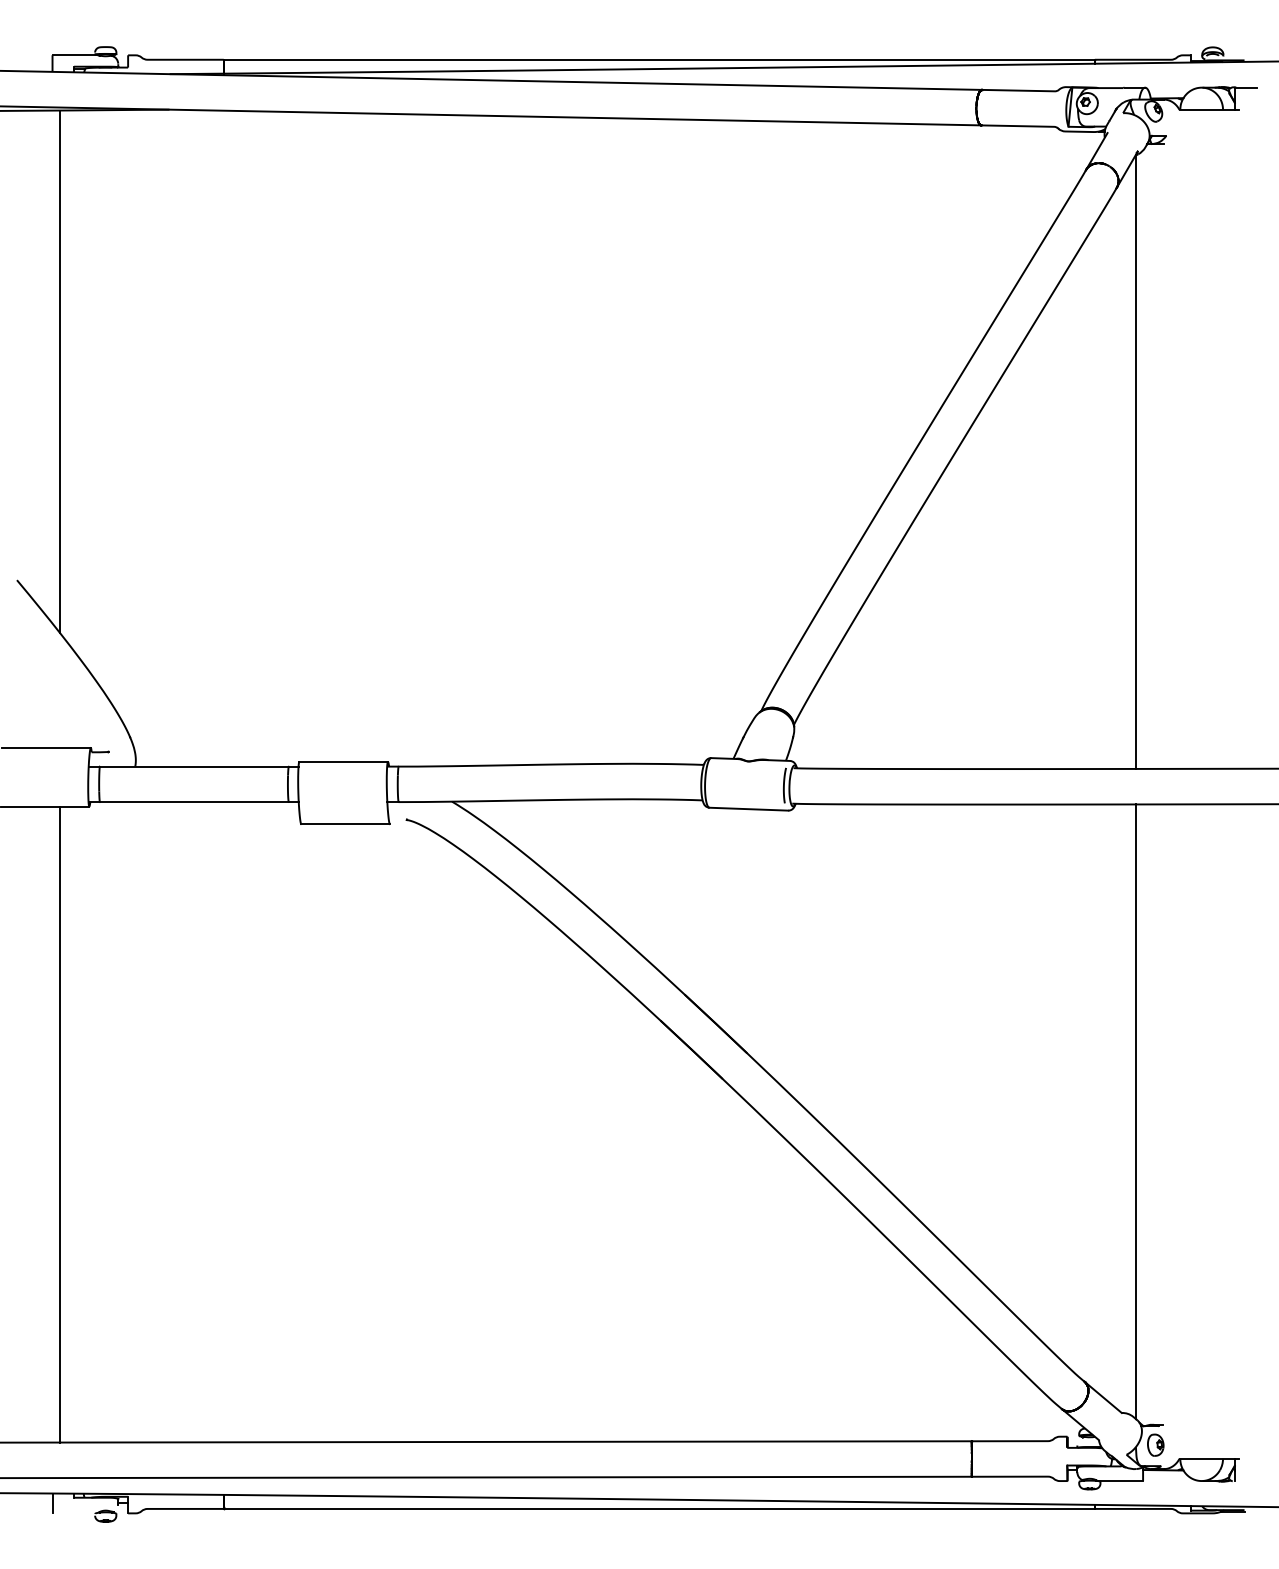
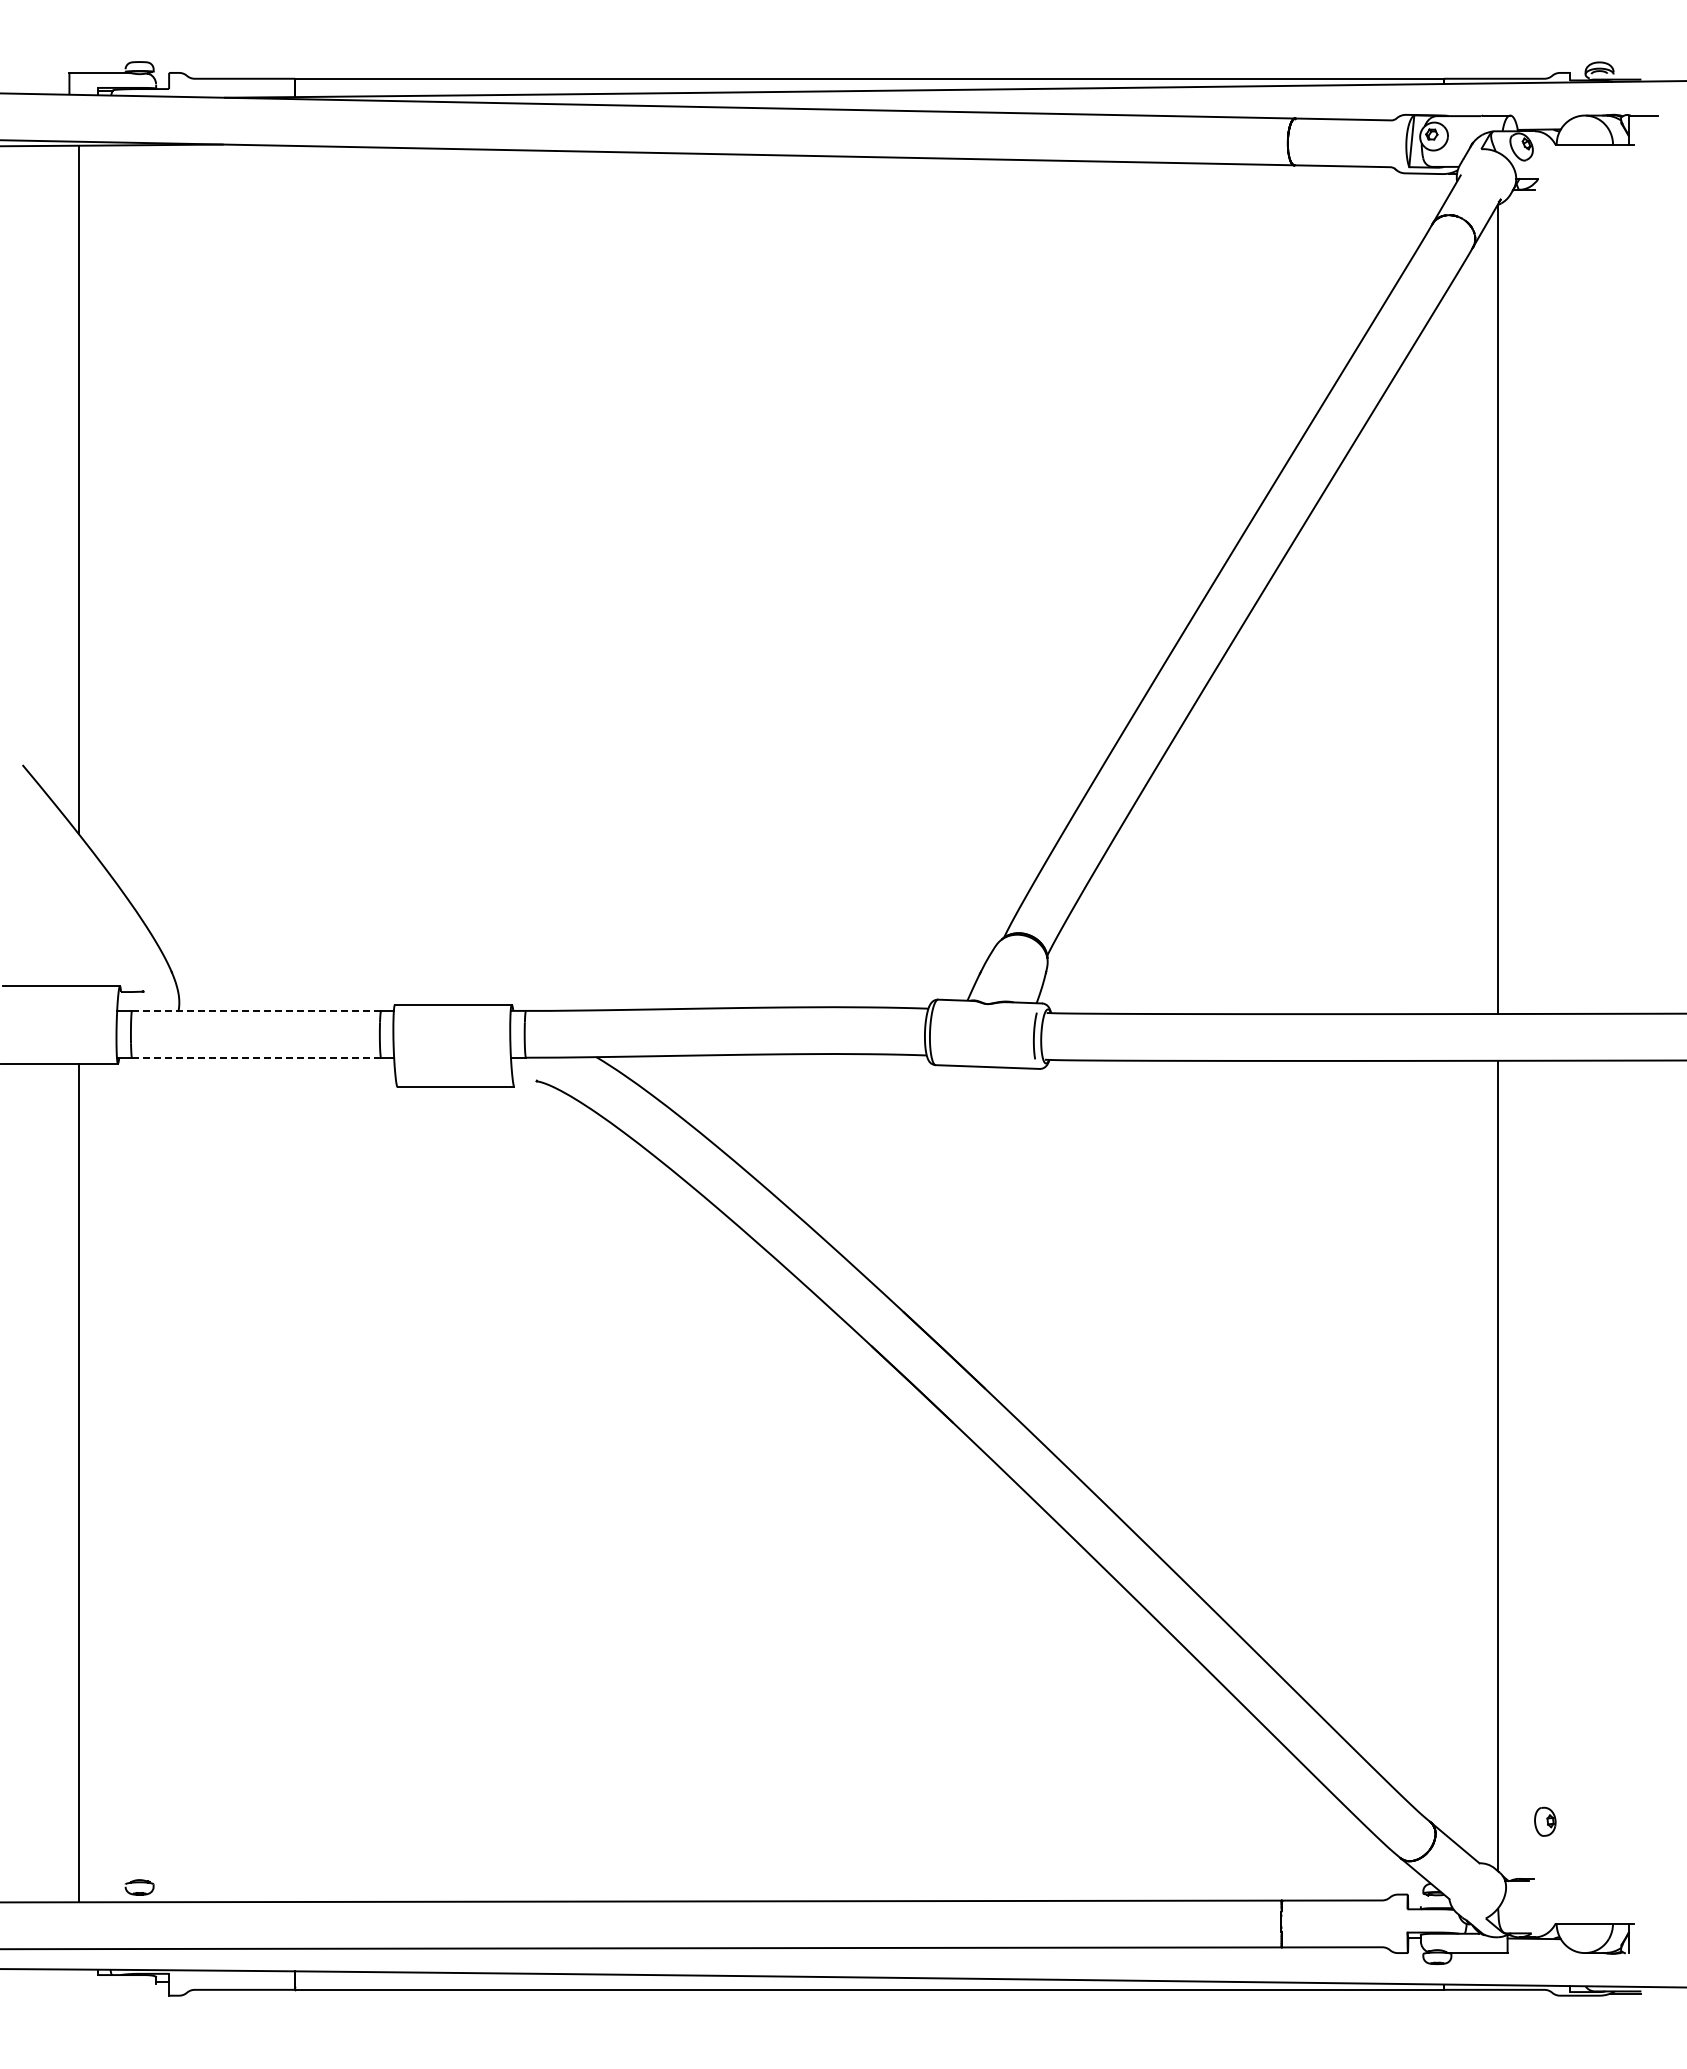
line: (194, 766) -> (256, 1010), solid -> dashed
line: (194, 801) -> (256, 1057), solid -> dashed
part: (1155, 1444) -> (1545, 1821), moved
line: (52, 1503) -> (69, 1982), removed
part: (105, 1516) -> (139, 1887), moved

